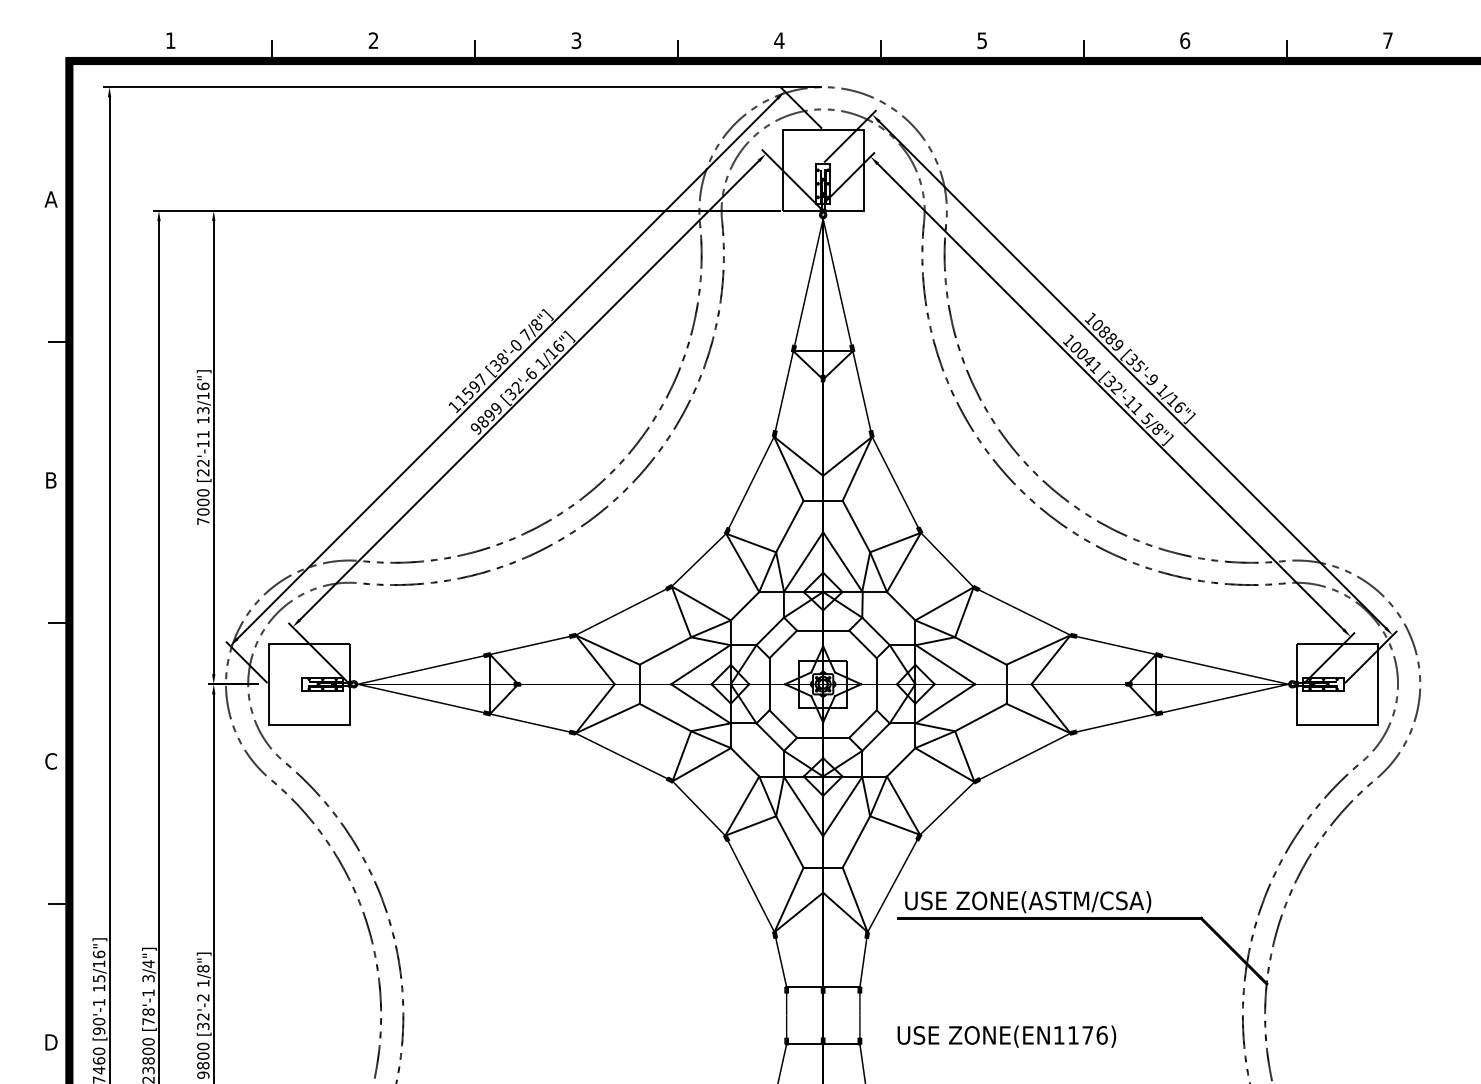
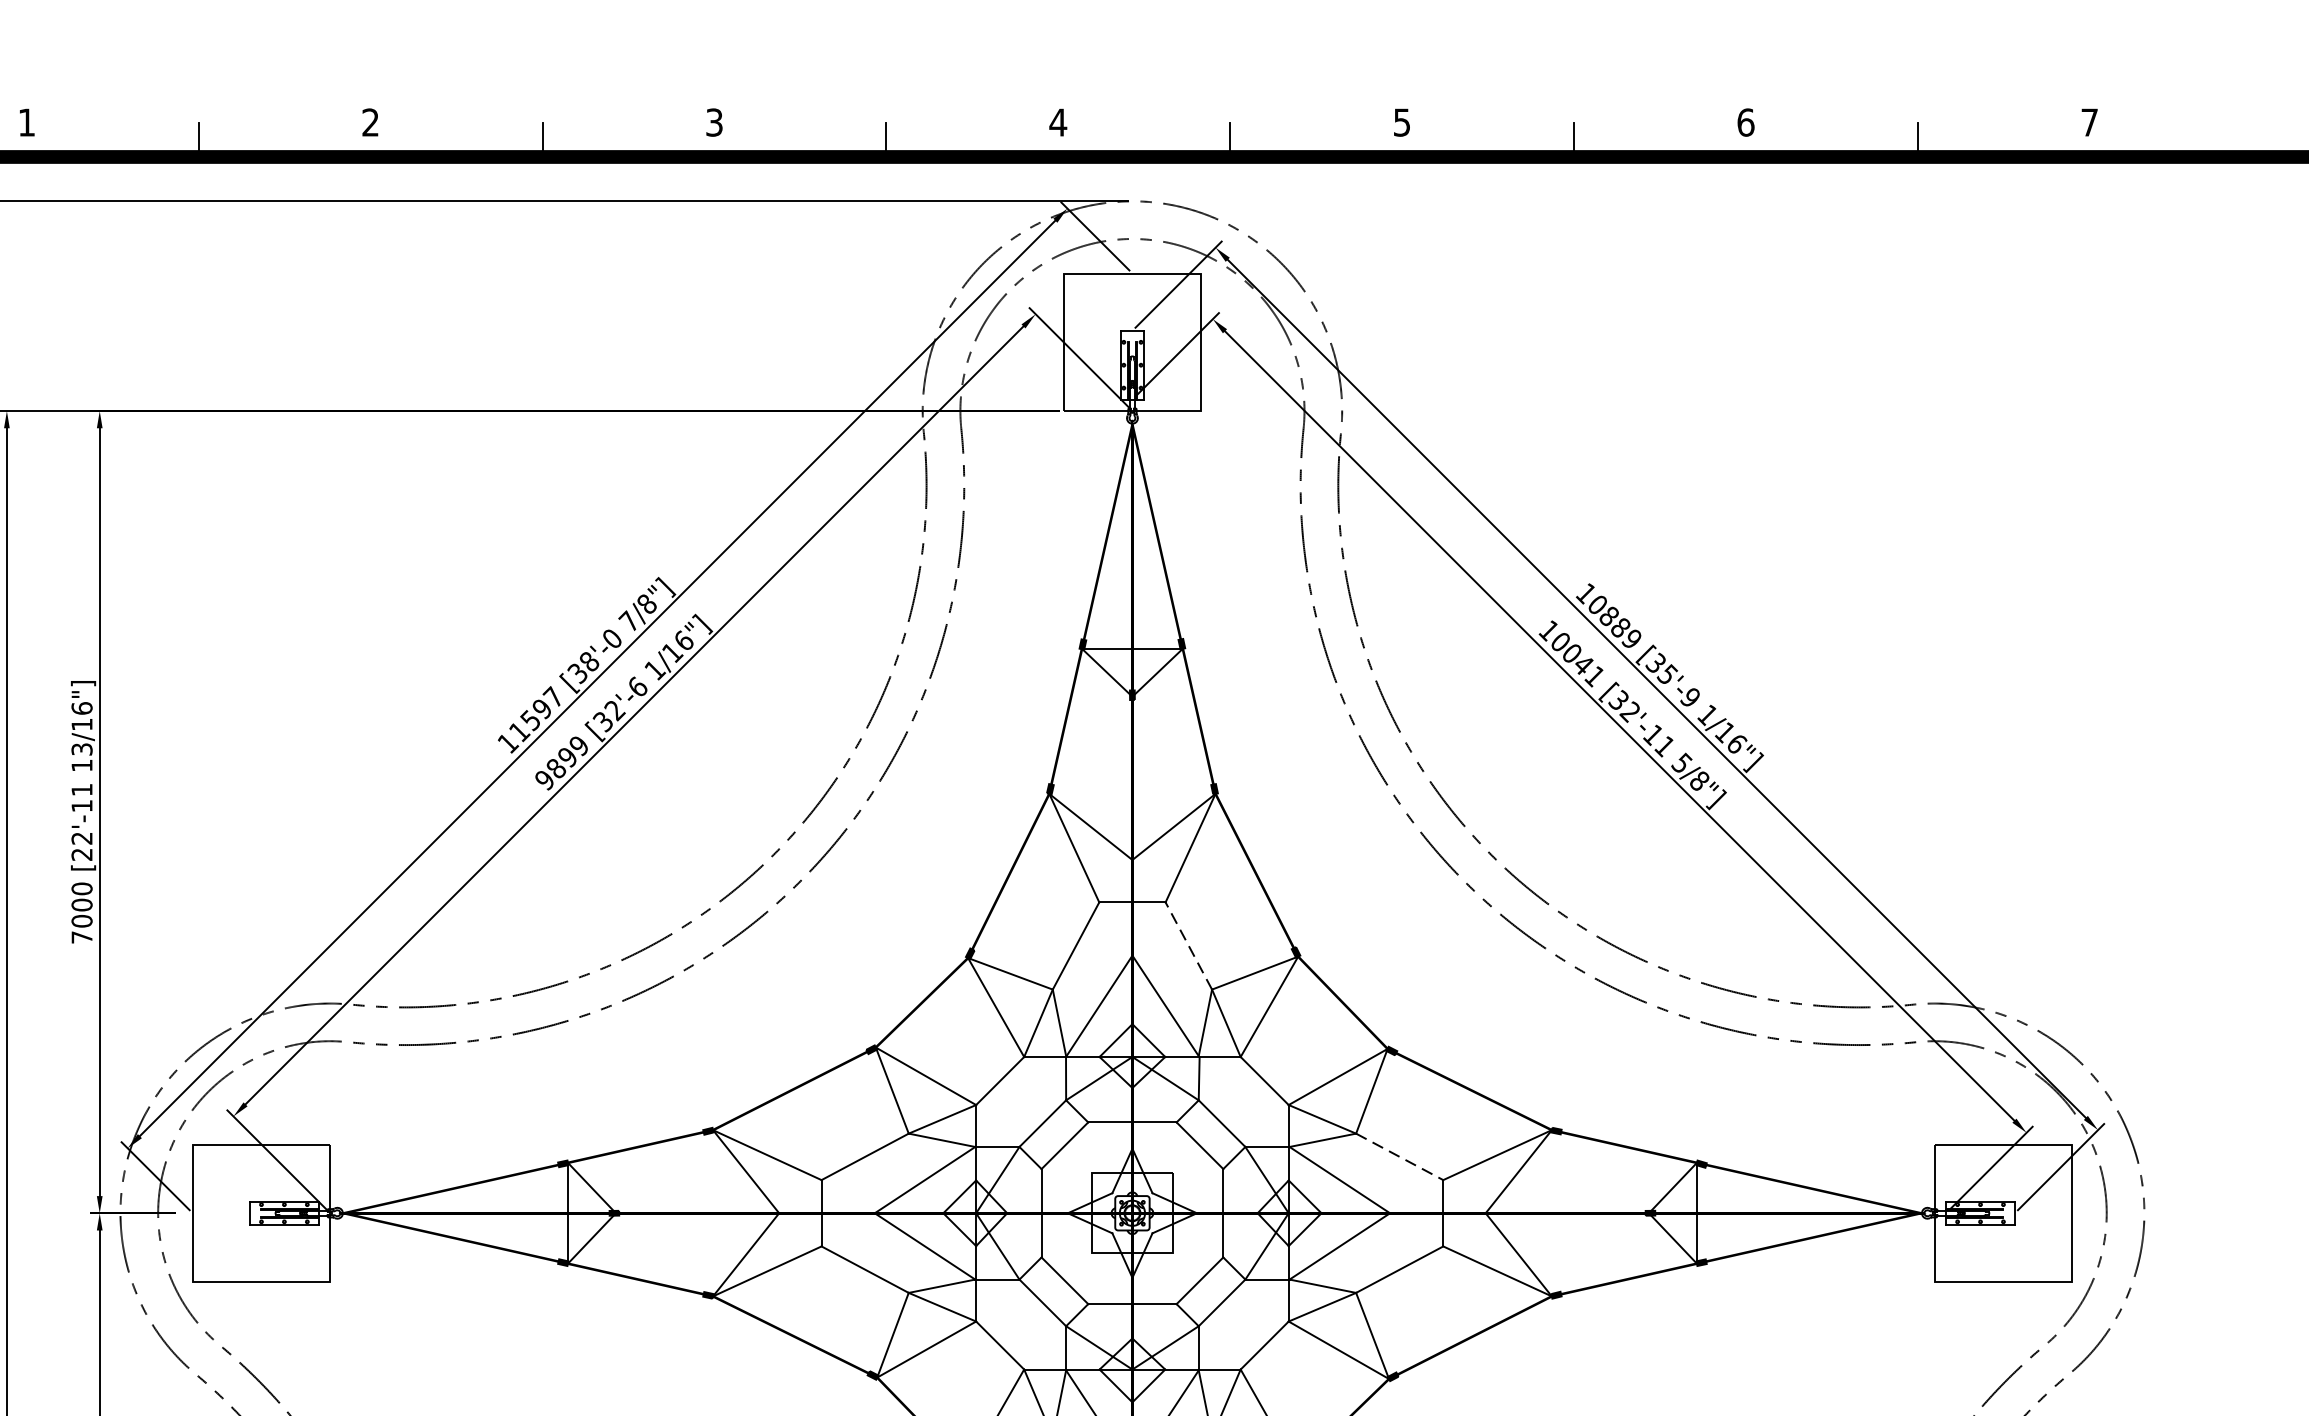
line: (856, 526) -> (1188, 945), solid -> dashed
line: (981, 651) -> (1400, 1157), solid -> dashed

